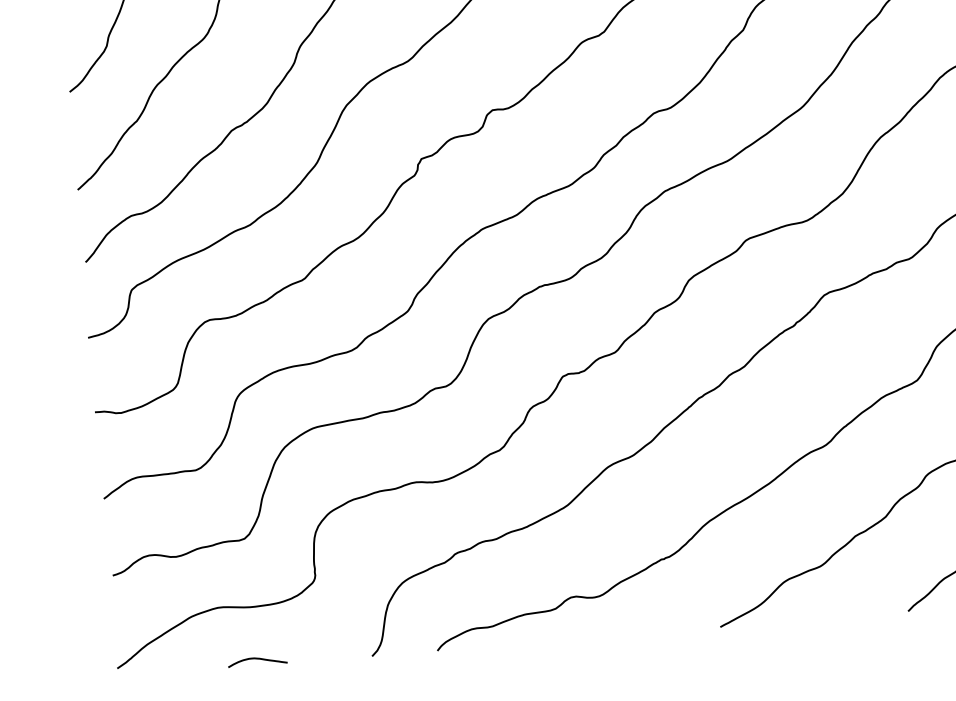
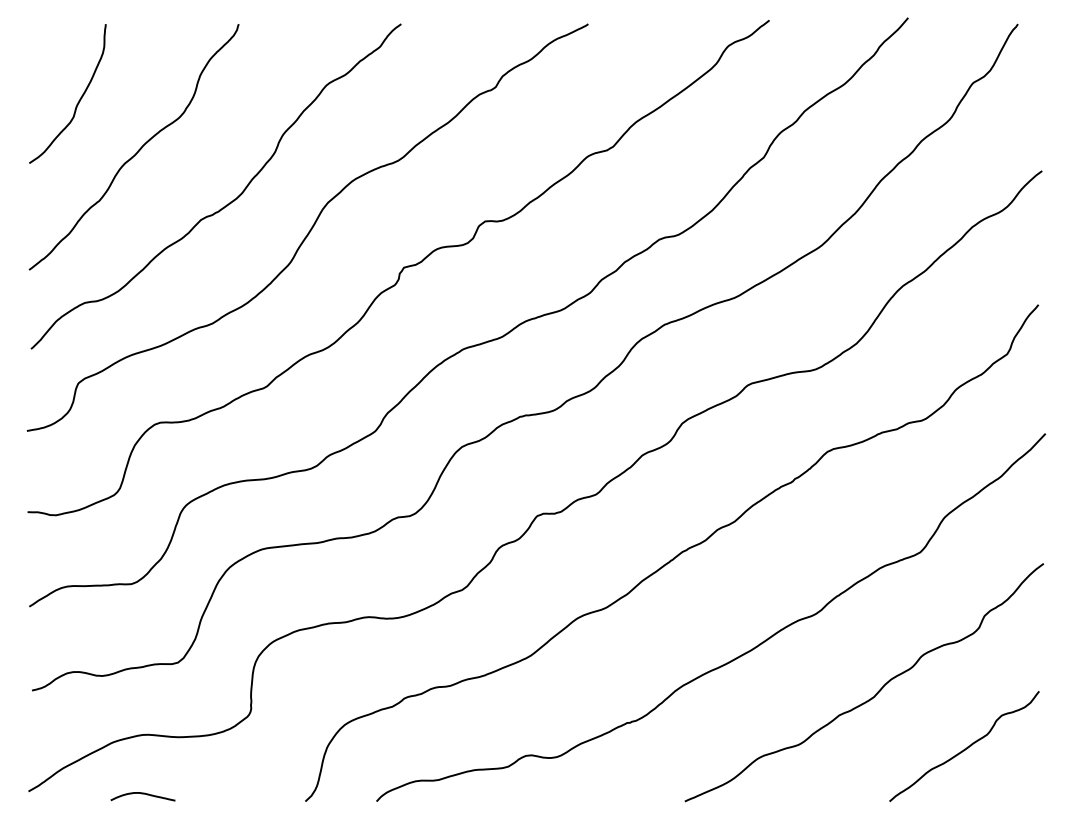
curve: (257, 659) -> (142, 794), moved

